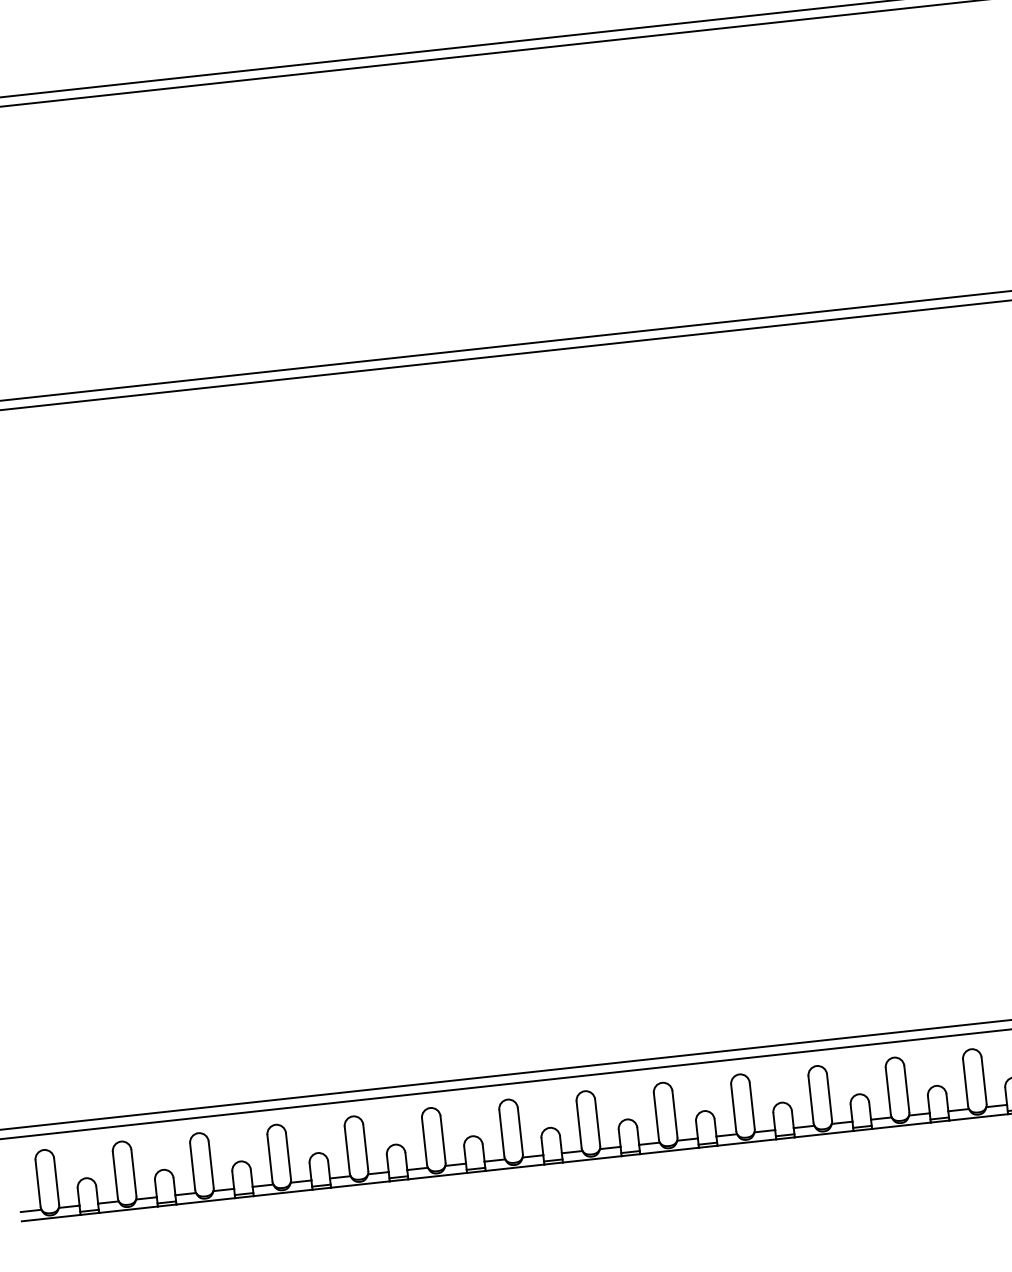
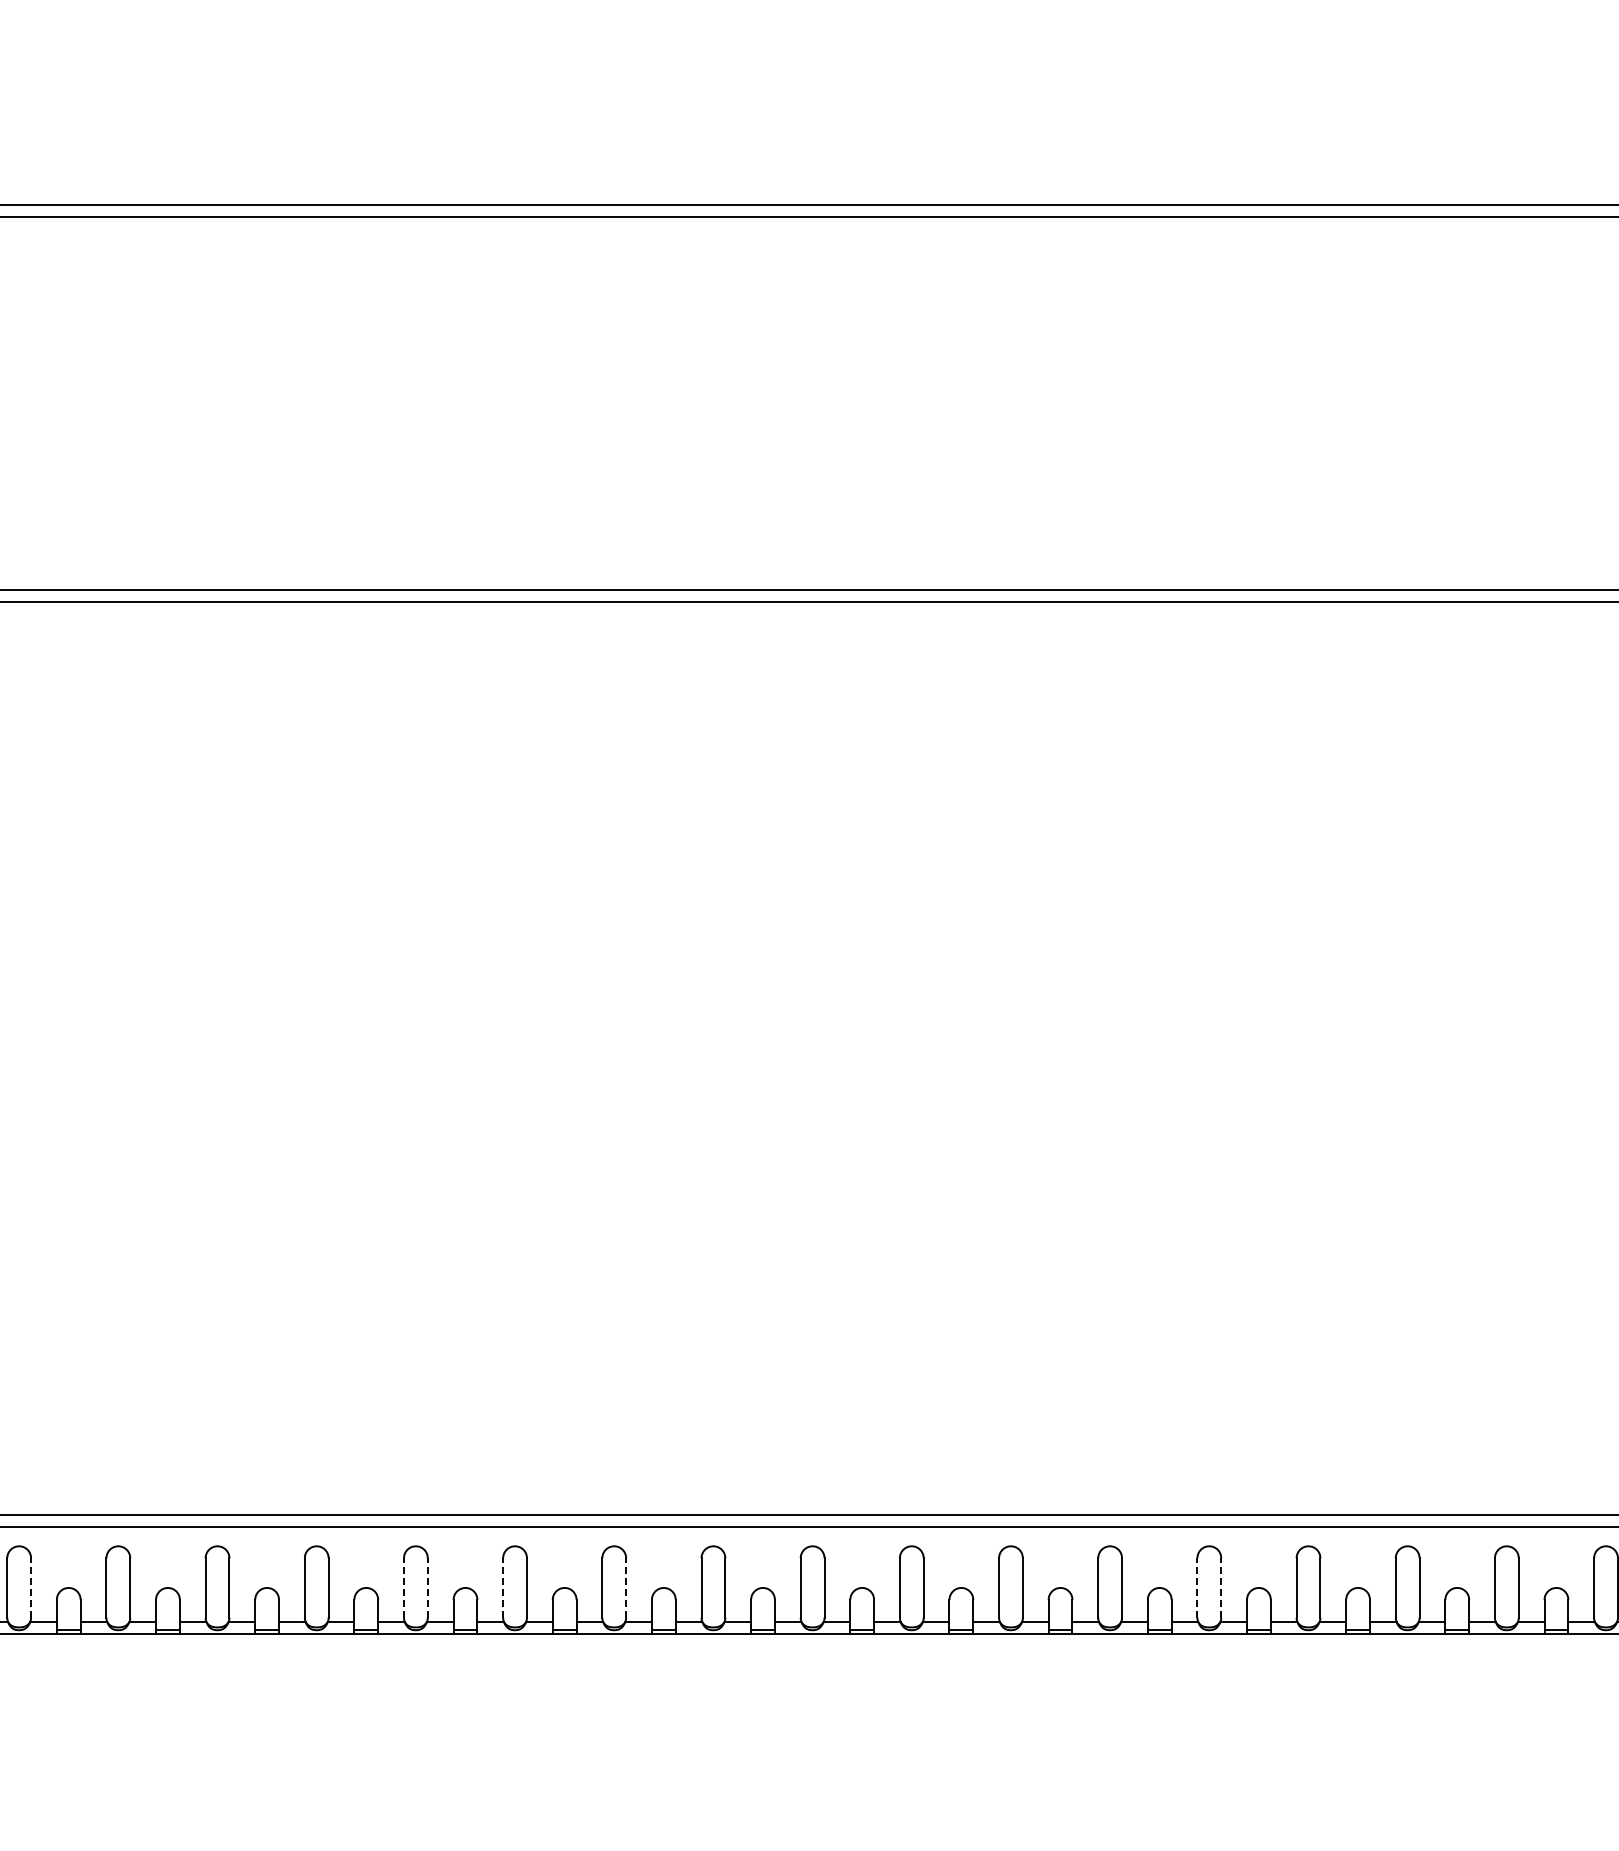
line: (984, 1080) -> (1221, 1587), solid -> dashed
line: (965, 1082) -> (1197, 1587), solid -> dashed
line: (520, 1130) -> (626, 1587), solid -> dashed
line: (424, 1141) -> (503, 1587), solid -> dashed
line: (365, 1147) -> (427, 1587), solid -> dashed
line: (346, 1149) -> (403, 1587), solid -> dashed
line: (56, 1181) -> (31, 1587), solid -> dashed

